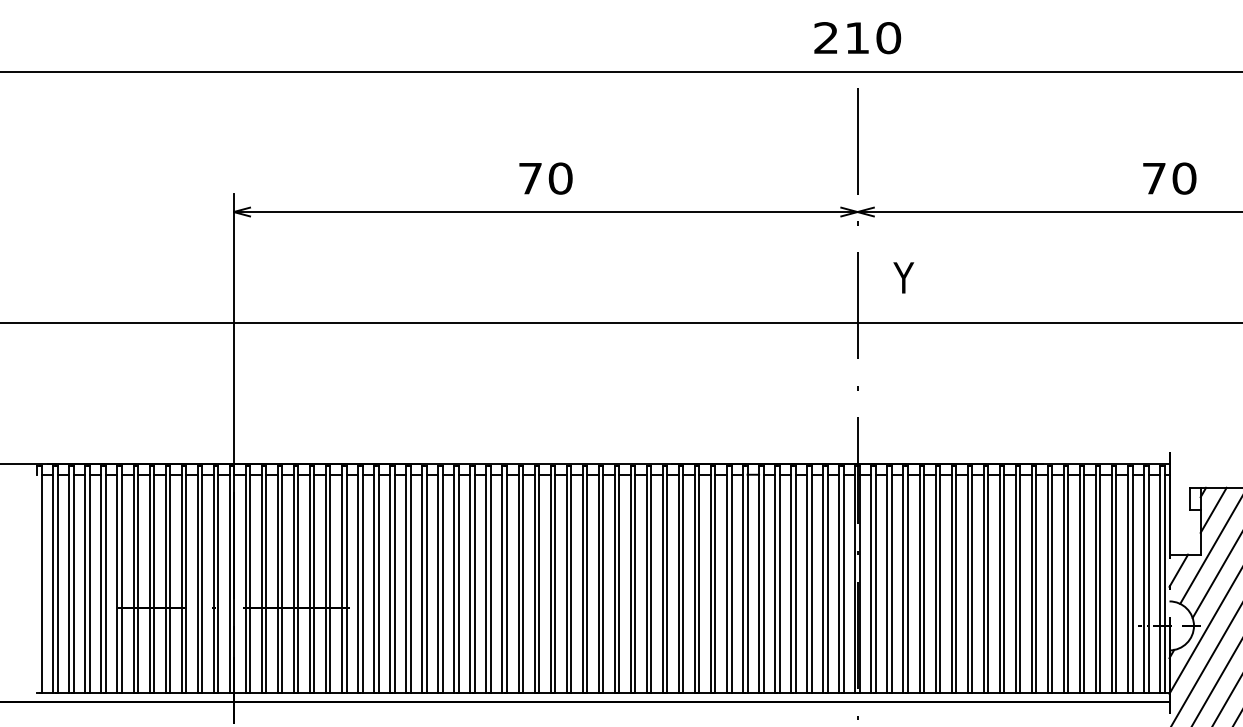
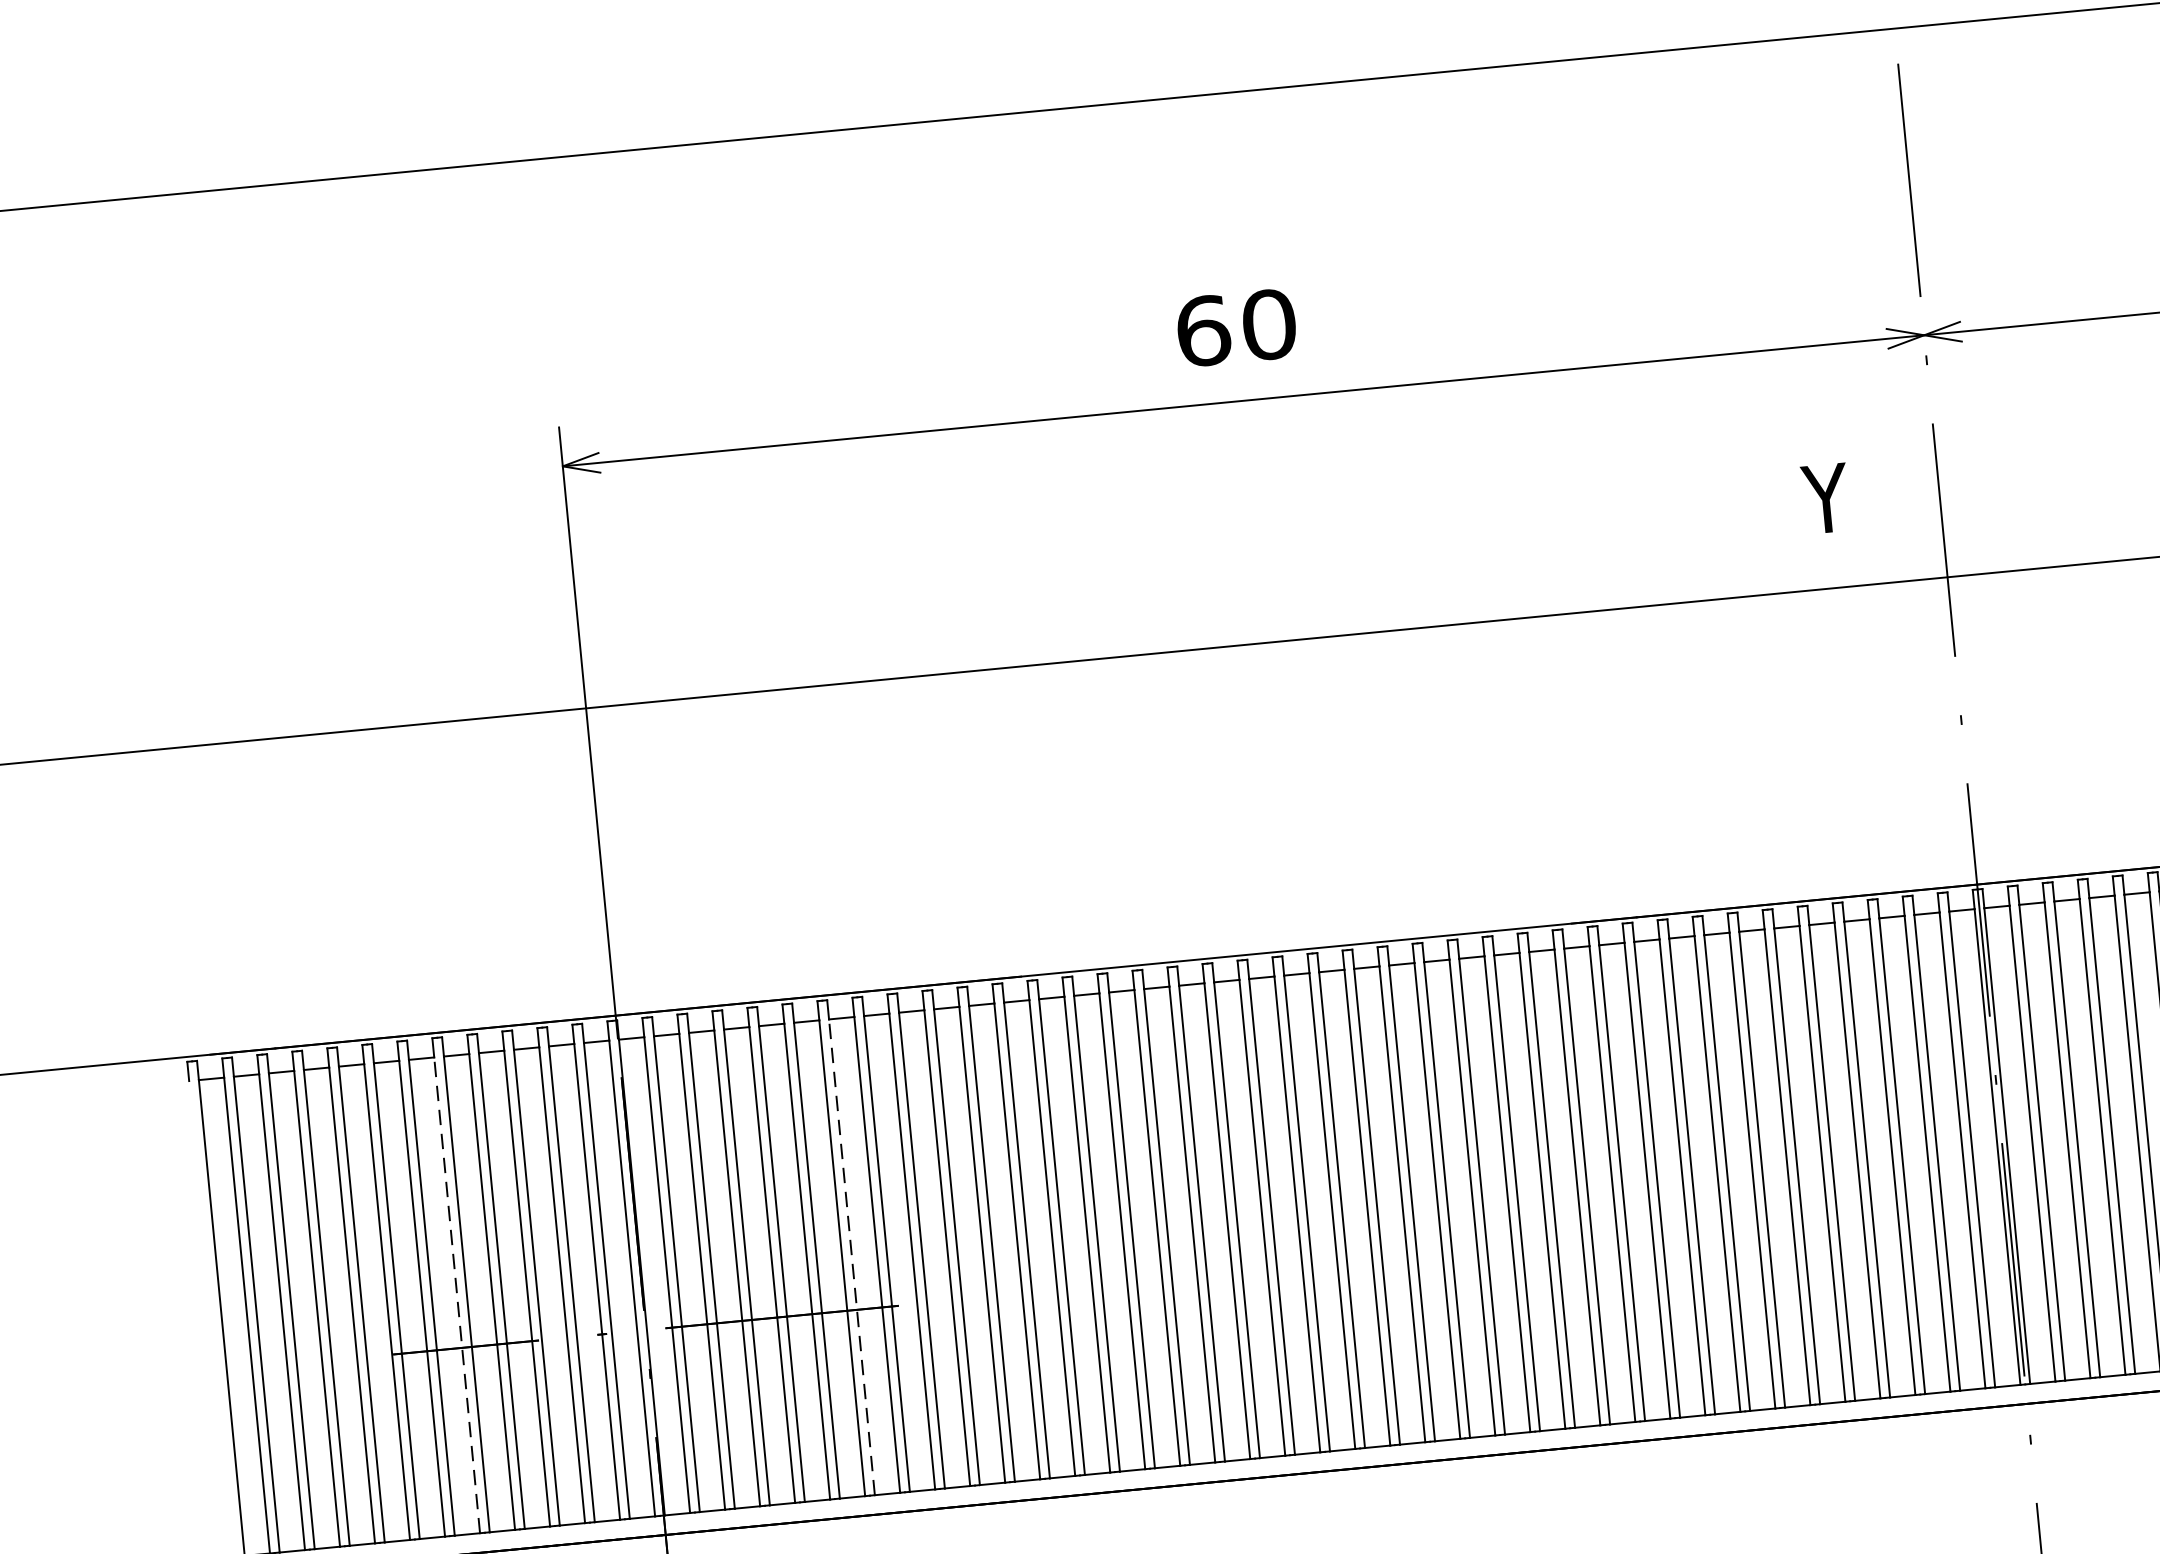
text: (530, 178) -> (1203, 330), 70 -> 60
text: (903, 277) -> (1825, 497), moved
line: (149, 583) -> (456, 1294), solid -> dashed
line: (330, 583) -> (851, 1256), solid -> dashed

